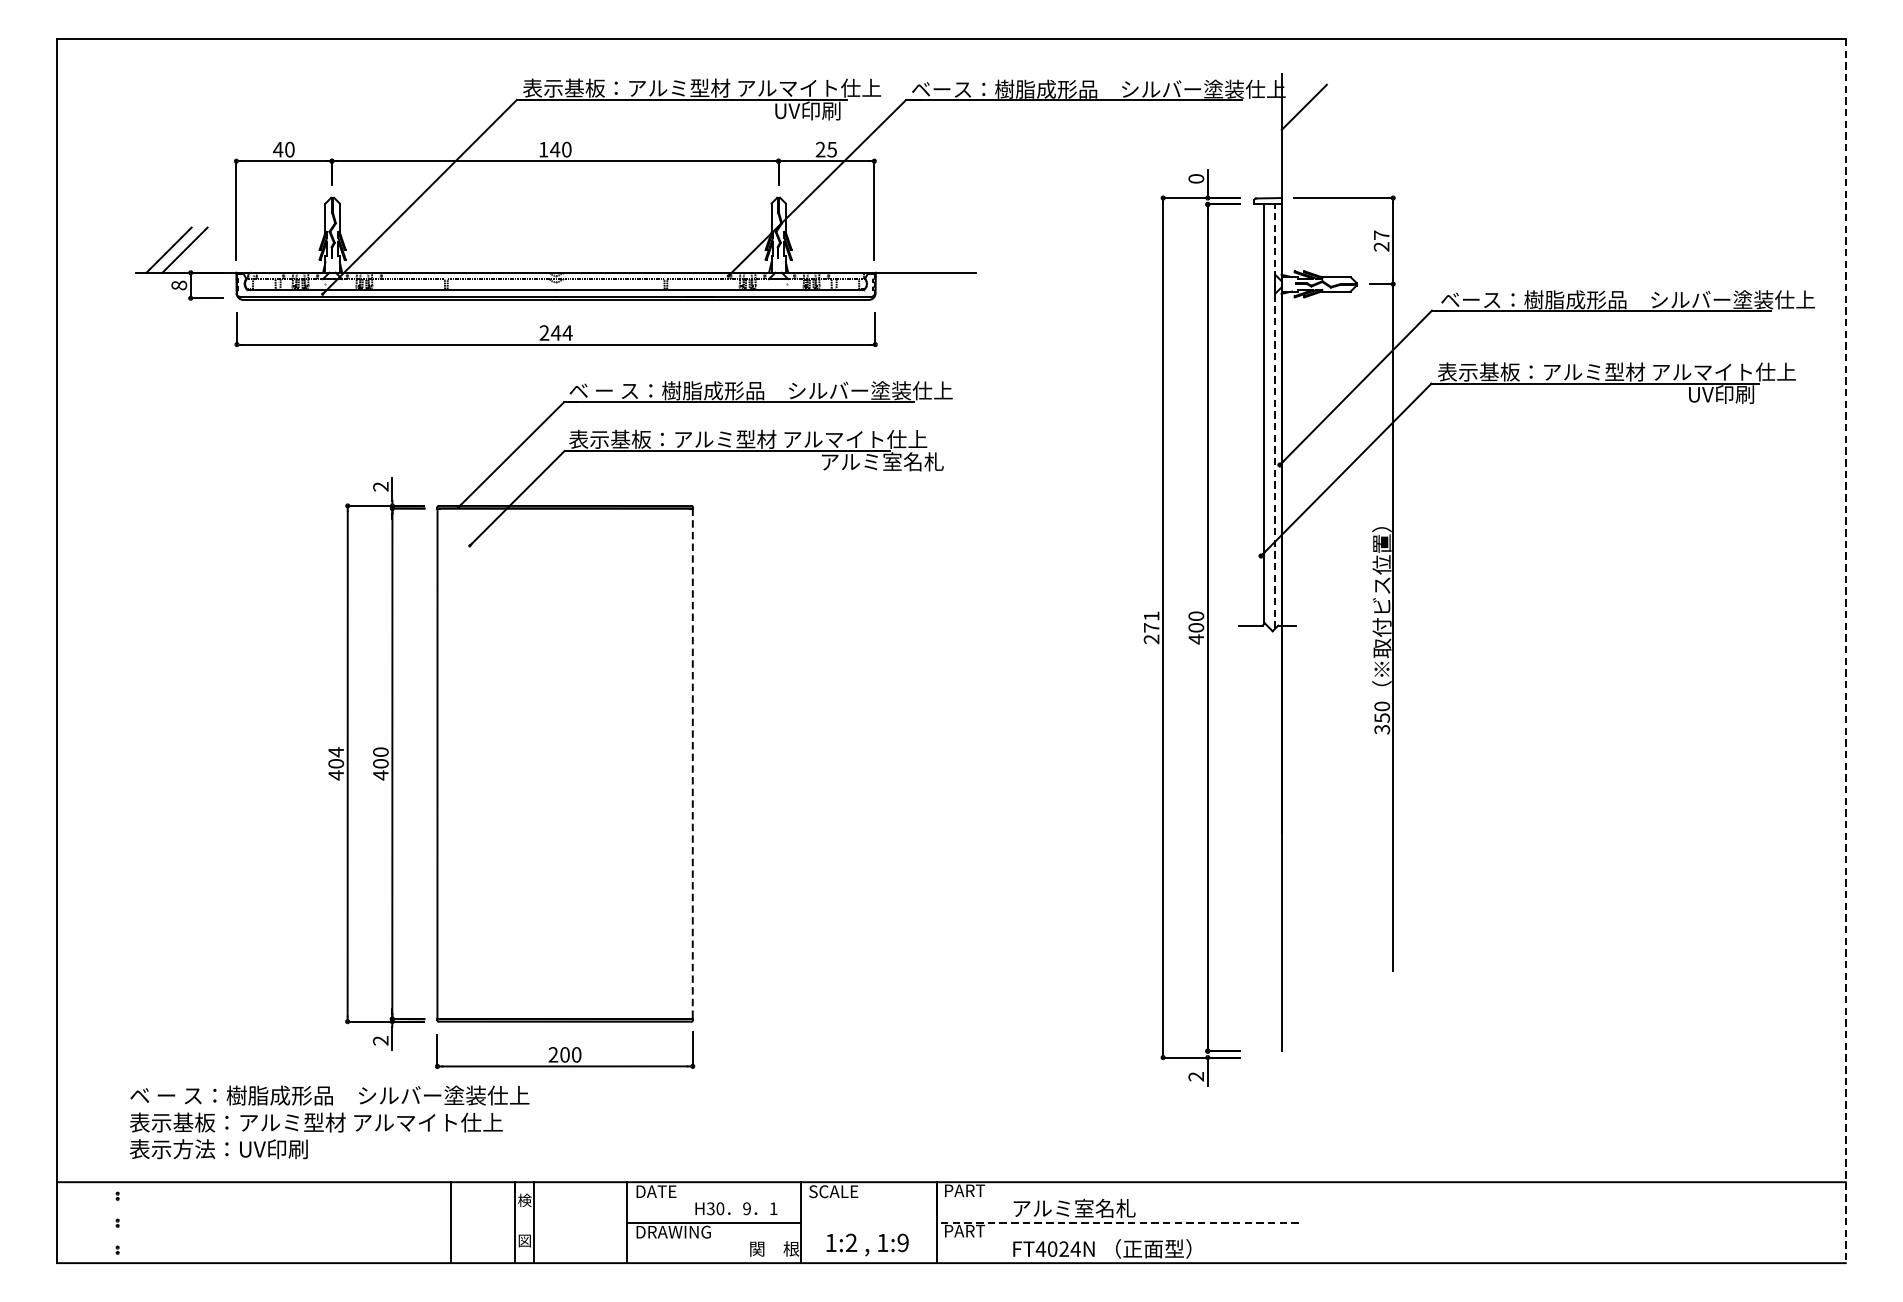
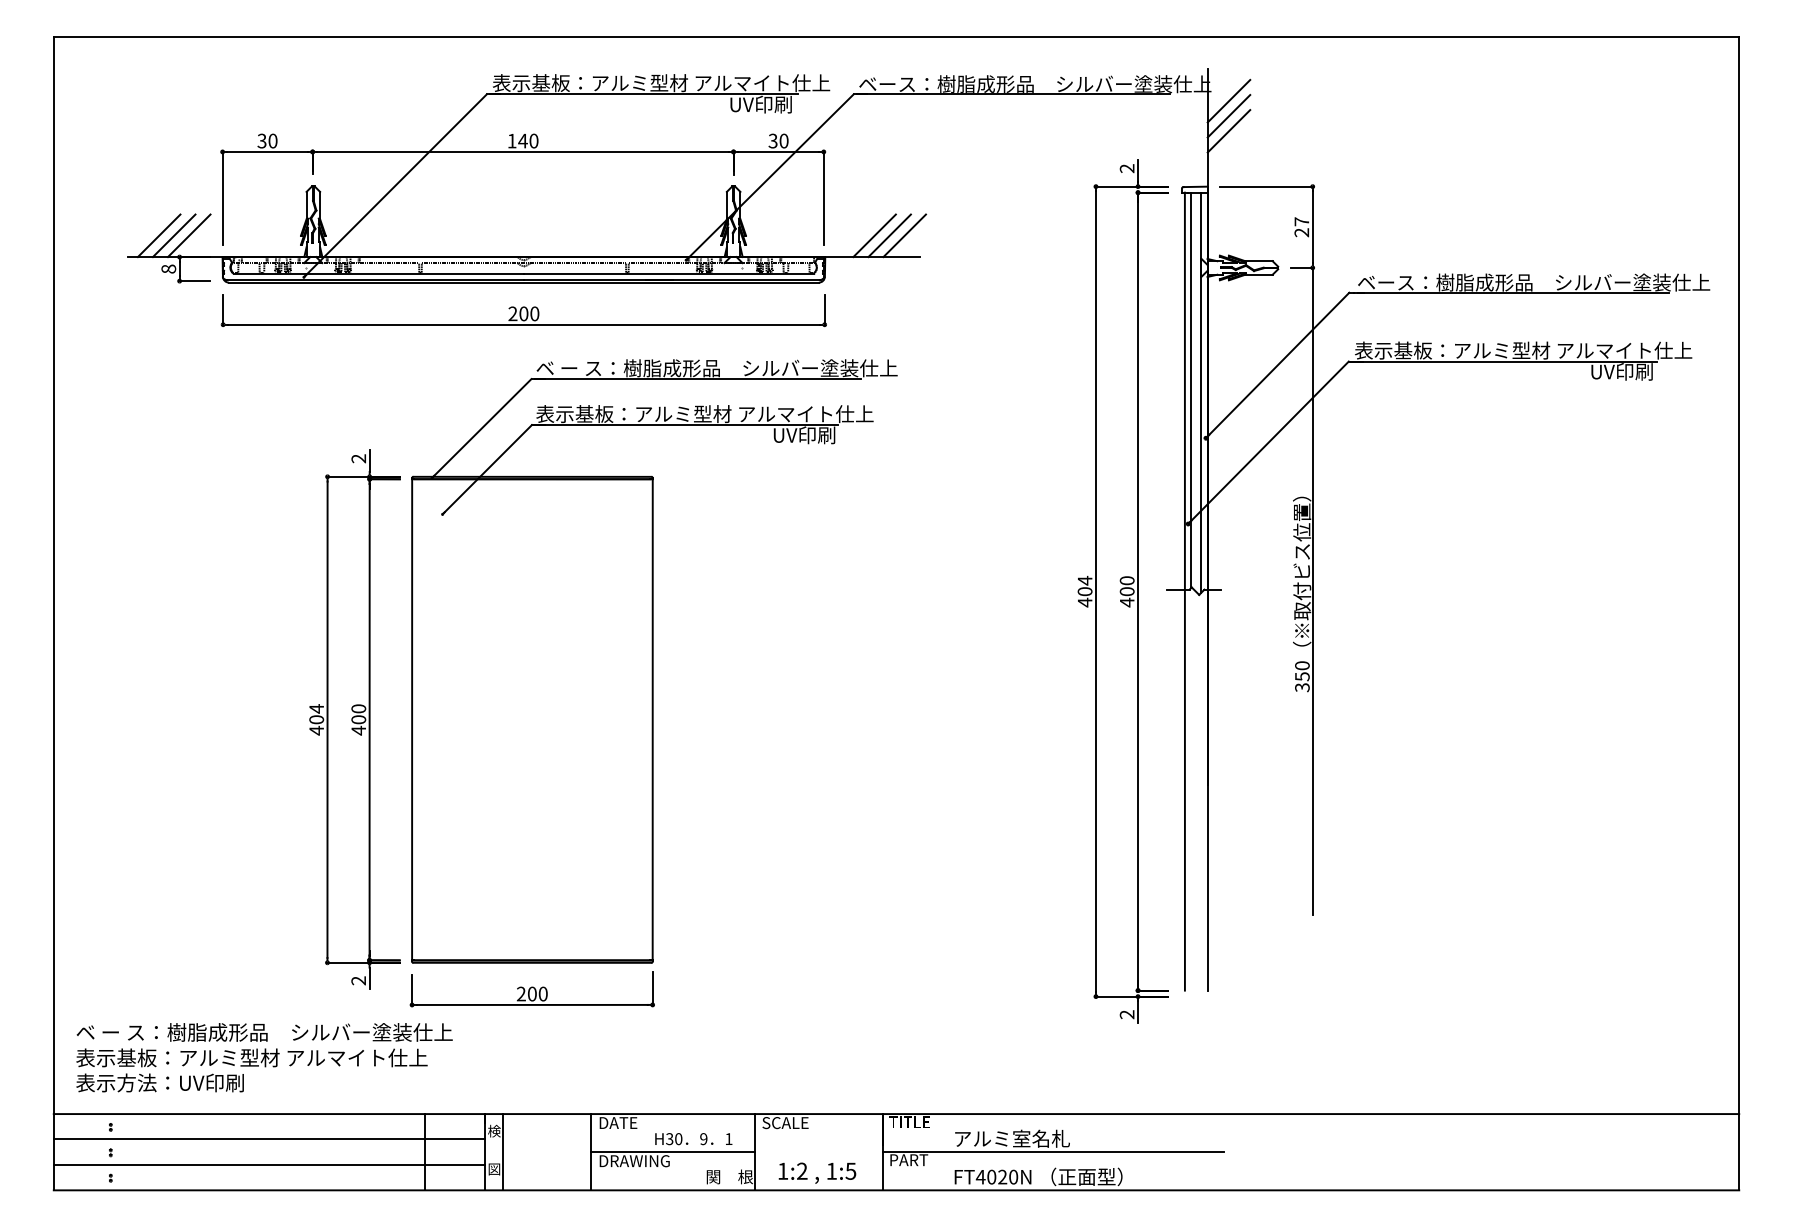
line: (1303, 123) -> (1228, 116), added
line: (1303, 139) -> (1228, 131), added
text: (277, 149) -> (261, 140), 40 -> 30
text: (826, 149) -> (778, 140), 25 -> 30
text: (1196, 178) -> (1127, 168), 0 -> 2
line: (200, 249) -> (188, 235), added
line: (928, 249) -> (874, 235), added
line: (944, 249) -> (889, 235), added
line: (959, 249) -> (904, 235), added
text: (560, 332) -> (528, 313), 244 -> 200
line: (1275, 416) -> (1201, 392), dashed -> solid
text: (882, 462) -> (831, 435), アルミ室名札 -> UV印刷
text: (1151, 627) -> (1084, 591), 271 -> 404
line: (1257, 627) -> (1184, 591), added
line: (1846, 651) -> (1739, 613), dashed -> solid
line: (692, 763) -> (652, 719), dashed -> solid
text: (329, 1122) -> (264, 1057), moved
text: (965, 1191) -> (909, 1122), PART -> TITLE
line: (286, 1209) -> (269, 1139), added
line: (1117, 1222) -> (1052, 1152), dashed -> solid
line: (286, 1235) -> (269, 1164), added
text: (902, 1242) -> (850, 1170), 1:9 -> 1:5
text: (1075, 1248) -> (1013, 1176), FT4024N -> FT4020N

